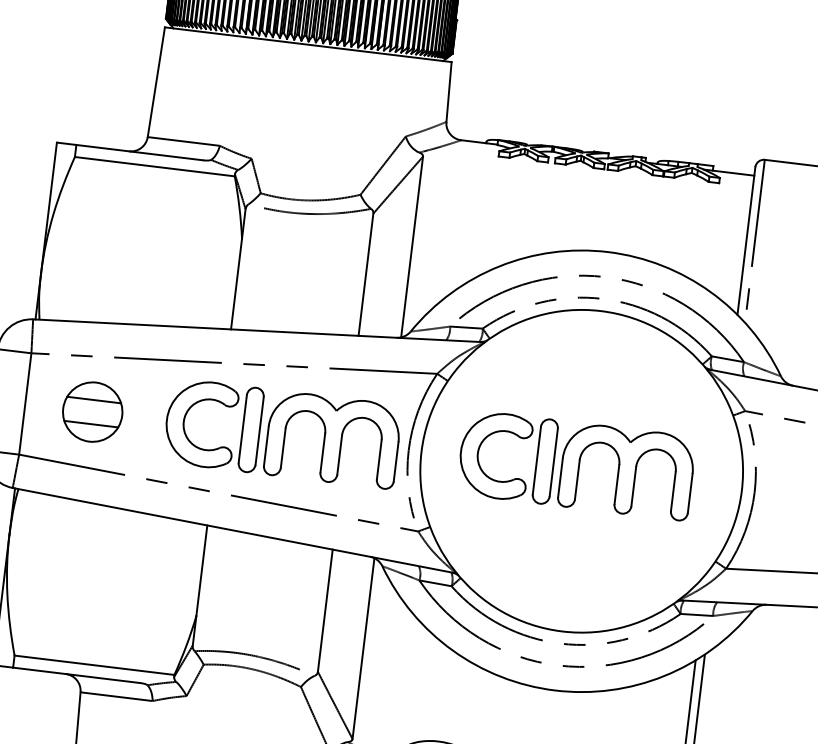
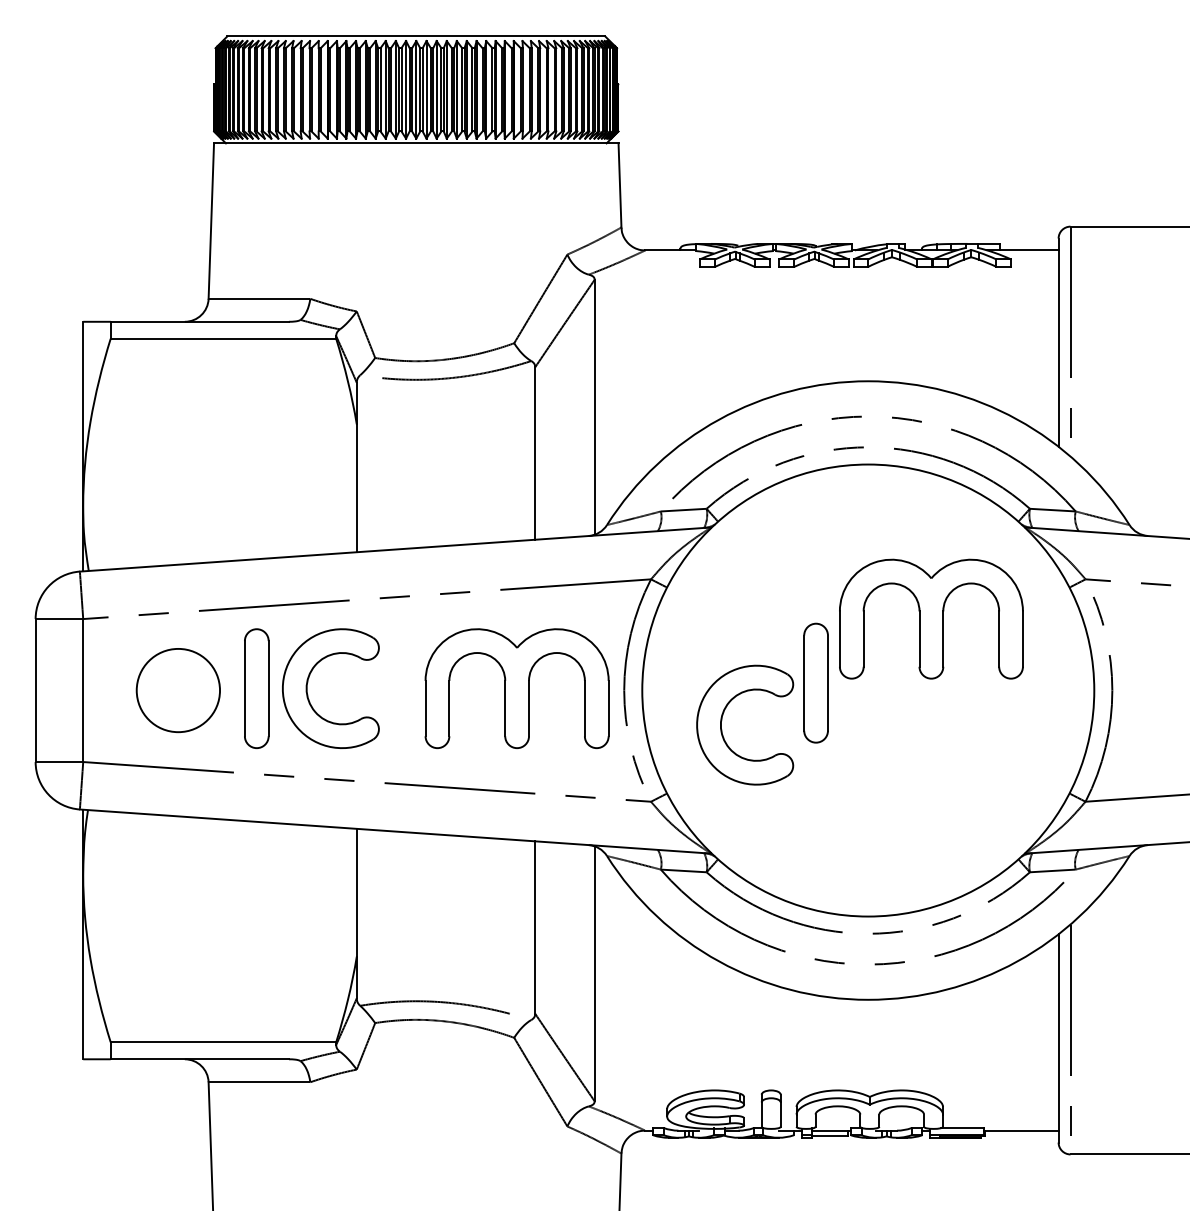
line: (94, 400) -> (178, 673), removed
line: (91, 424) -> (178, 707), removed
part: (251, 429) -> (256, 688), moved
part: (479, 450) -> (722, 720), moved
part: (627, 471) -> (931, 618), moved

